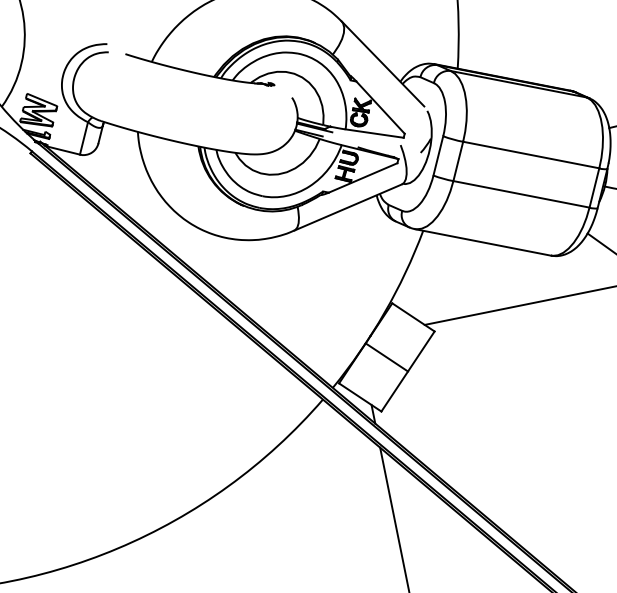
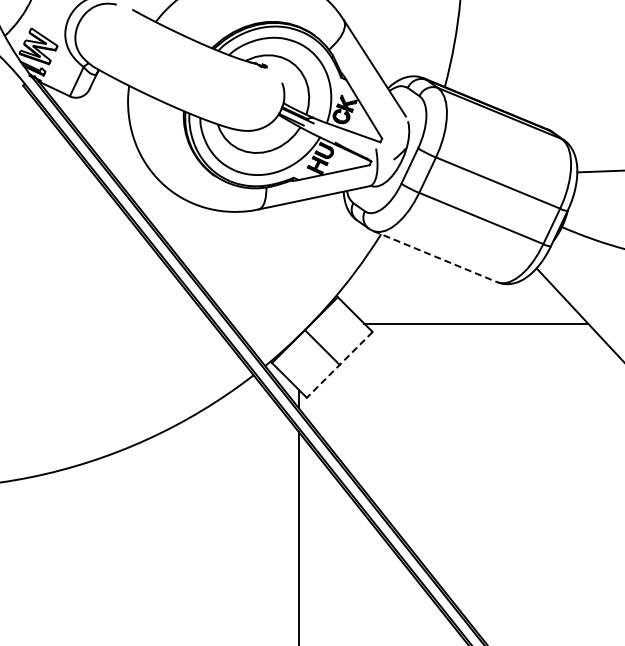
line: (482, 242) -> (435, 256), solid -> dashed
line: (407, 371) -> (339, 364), solid -> dashed

